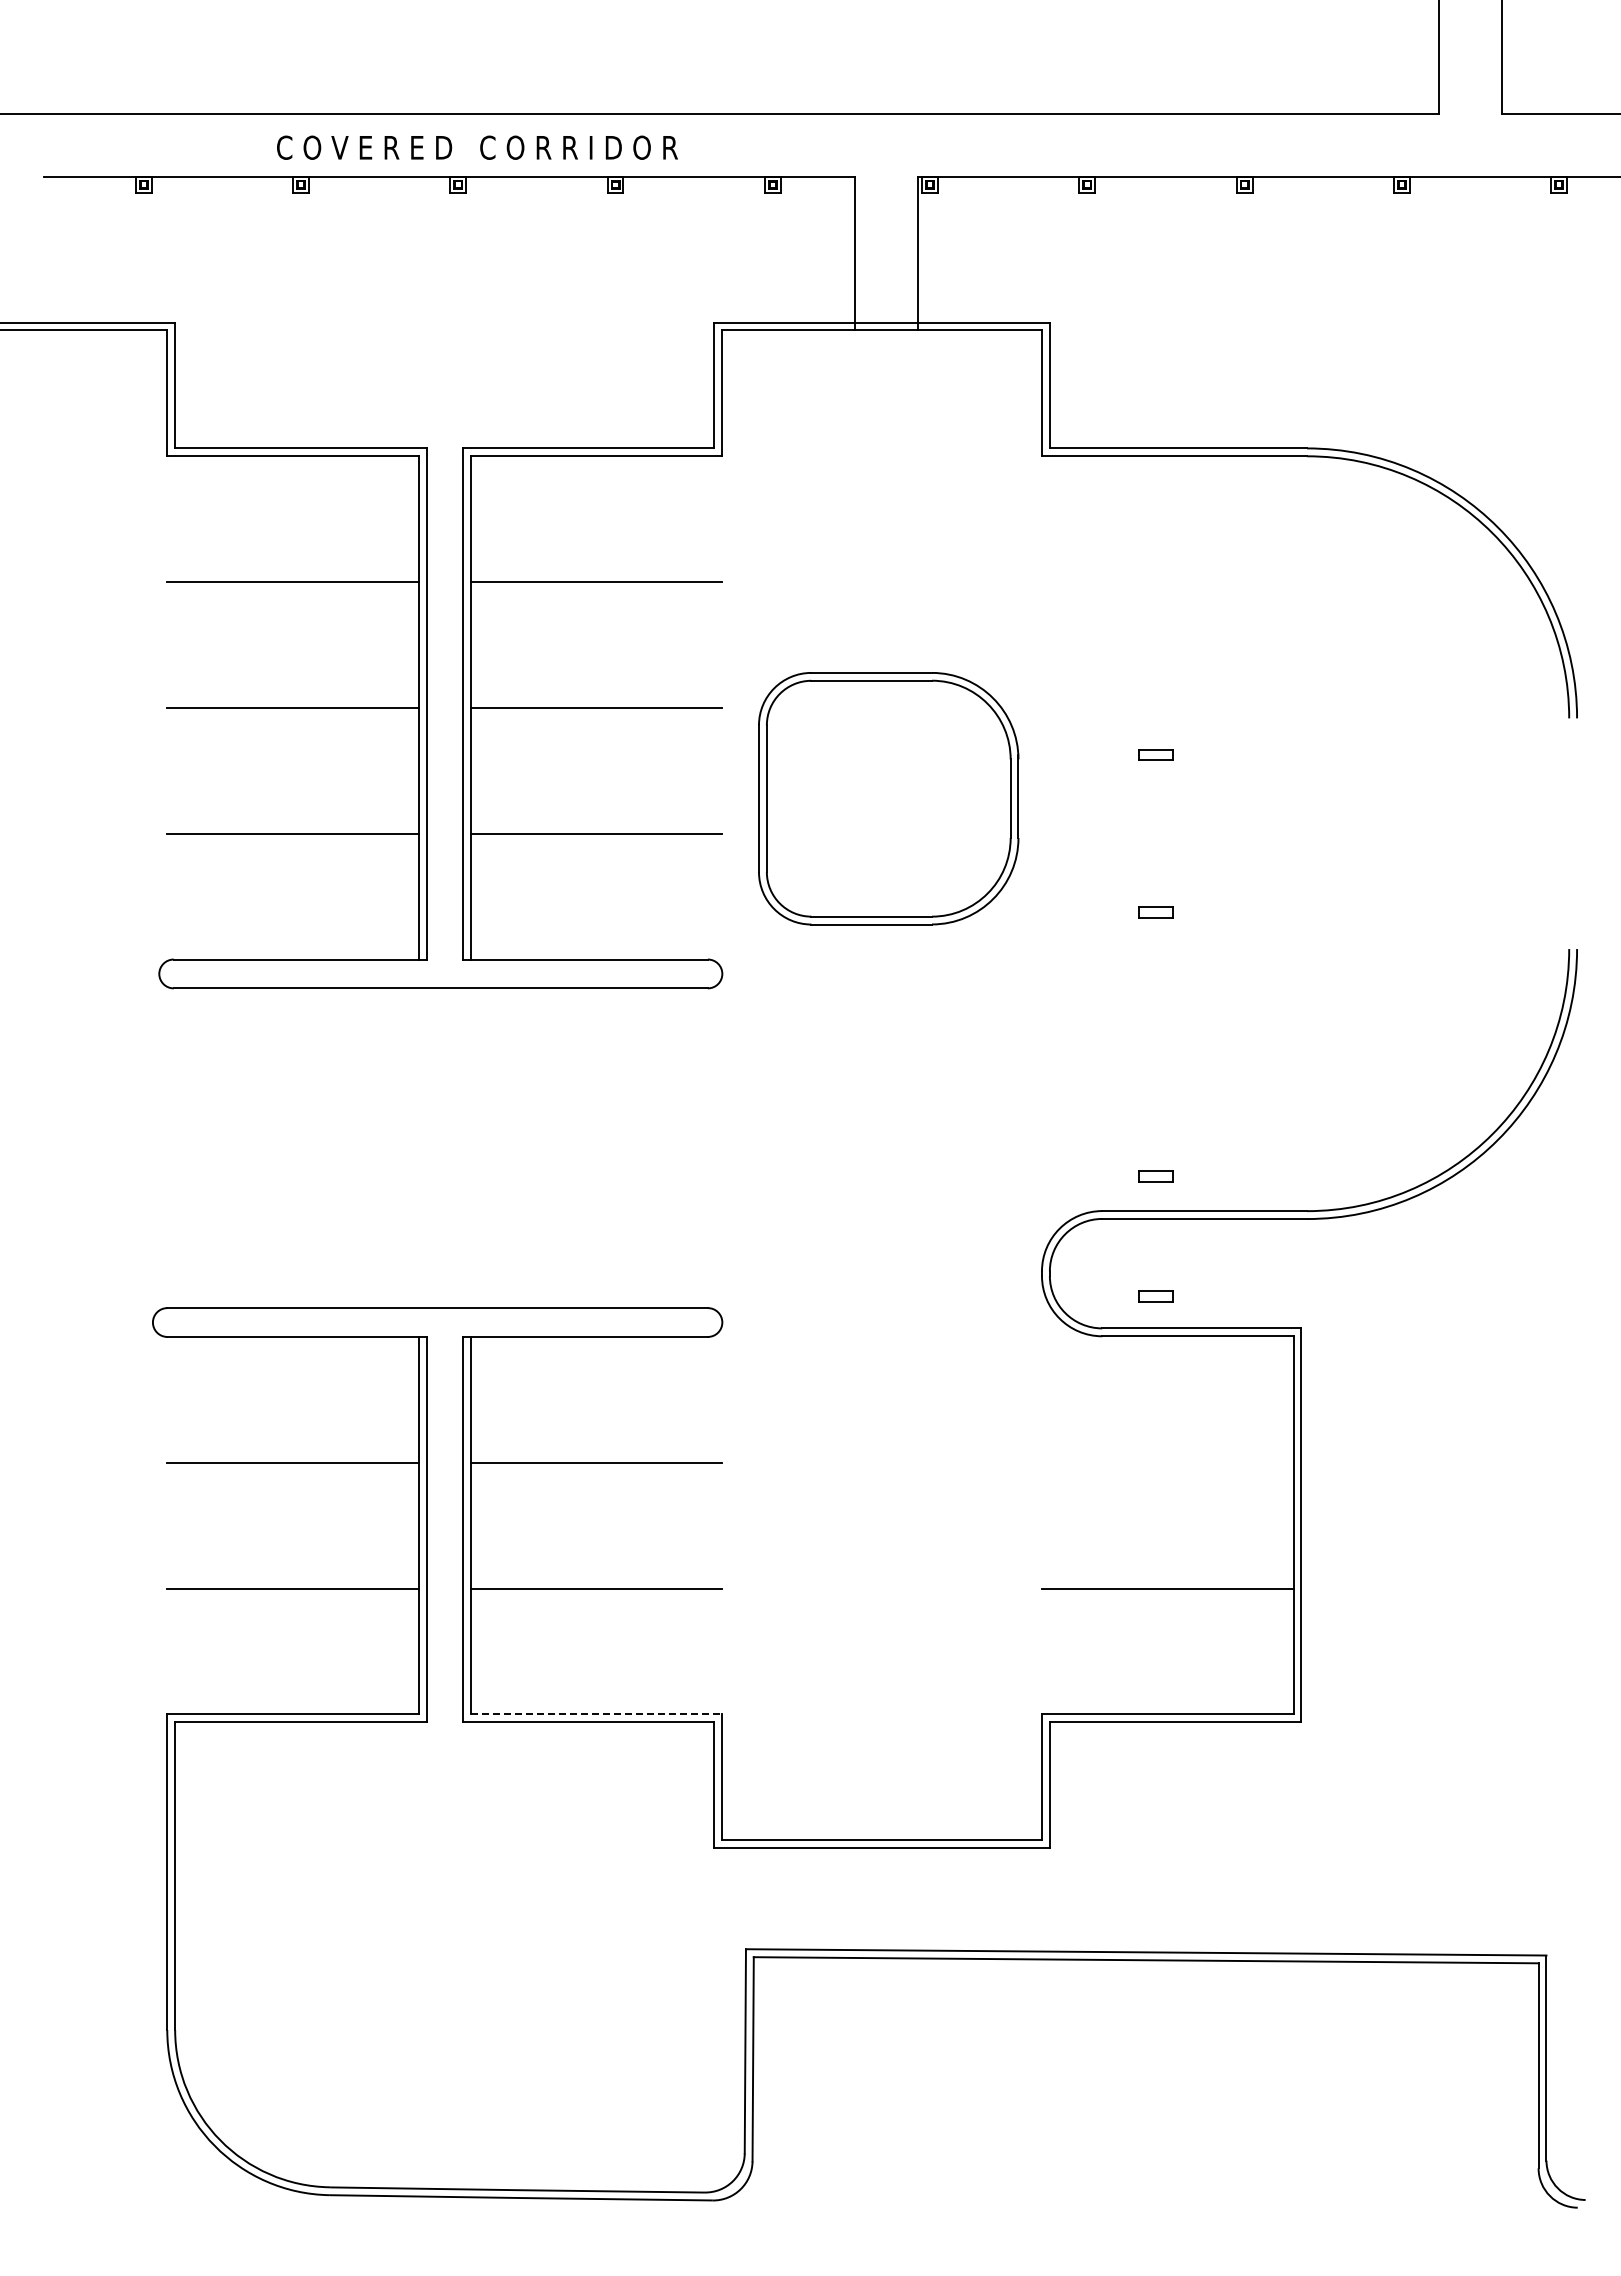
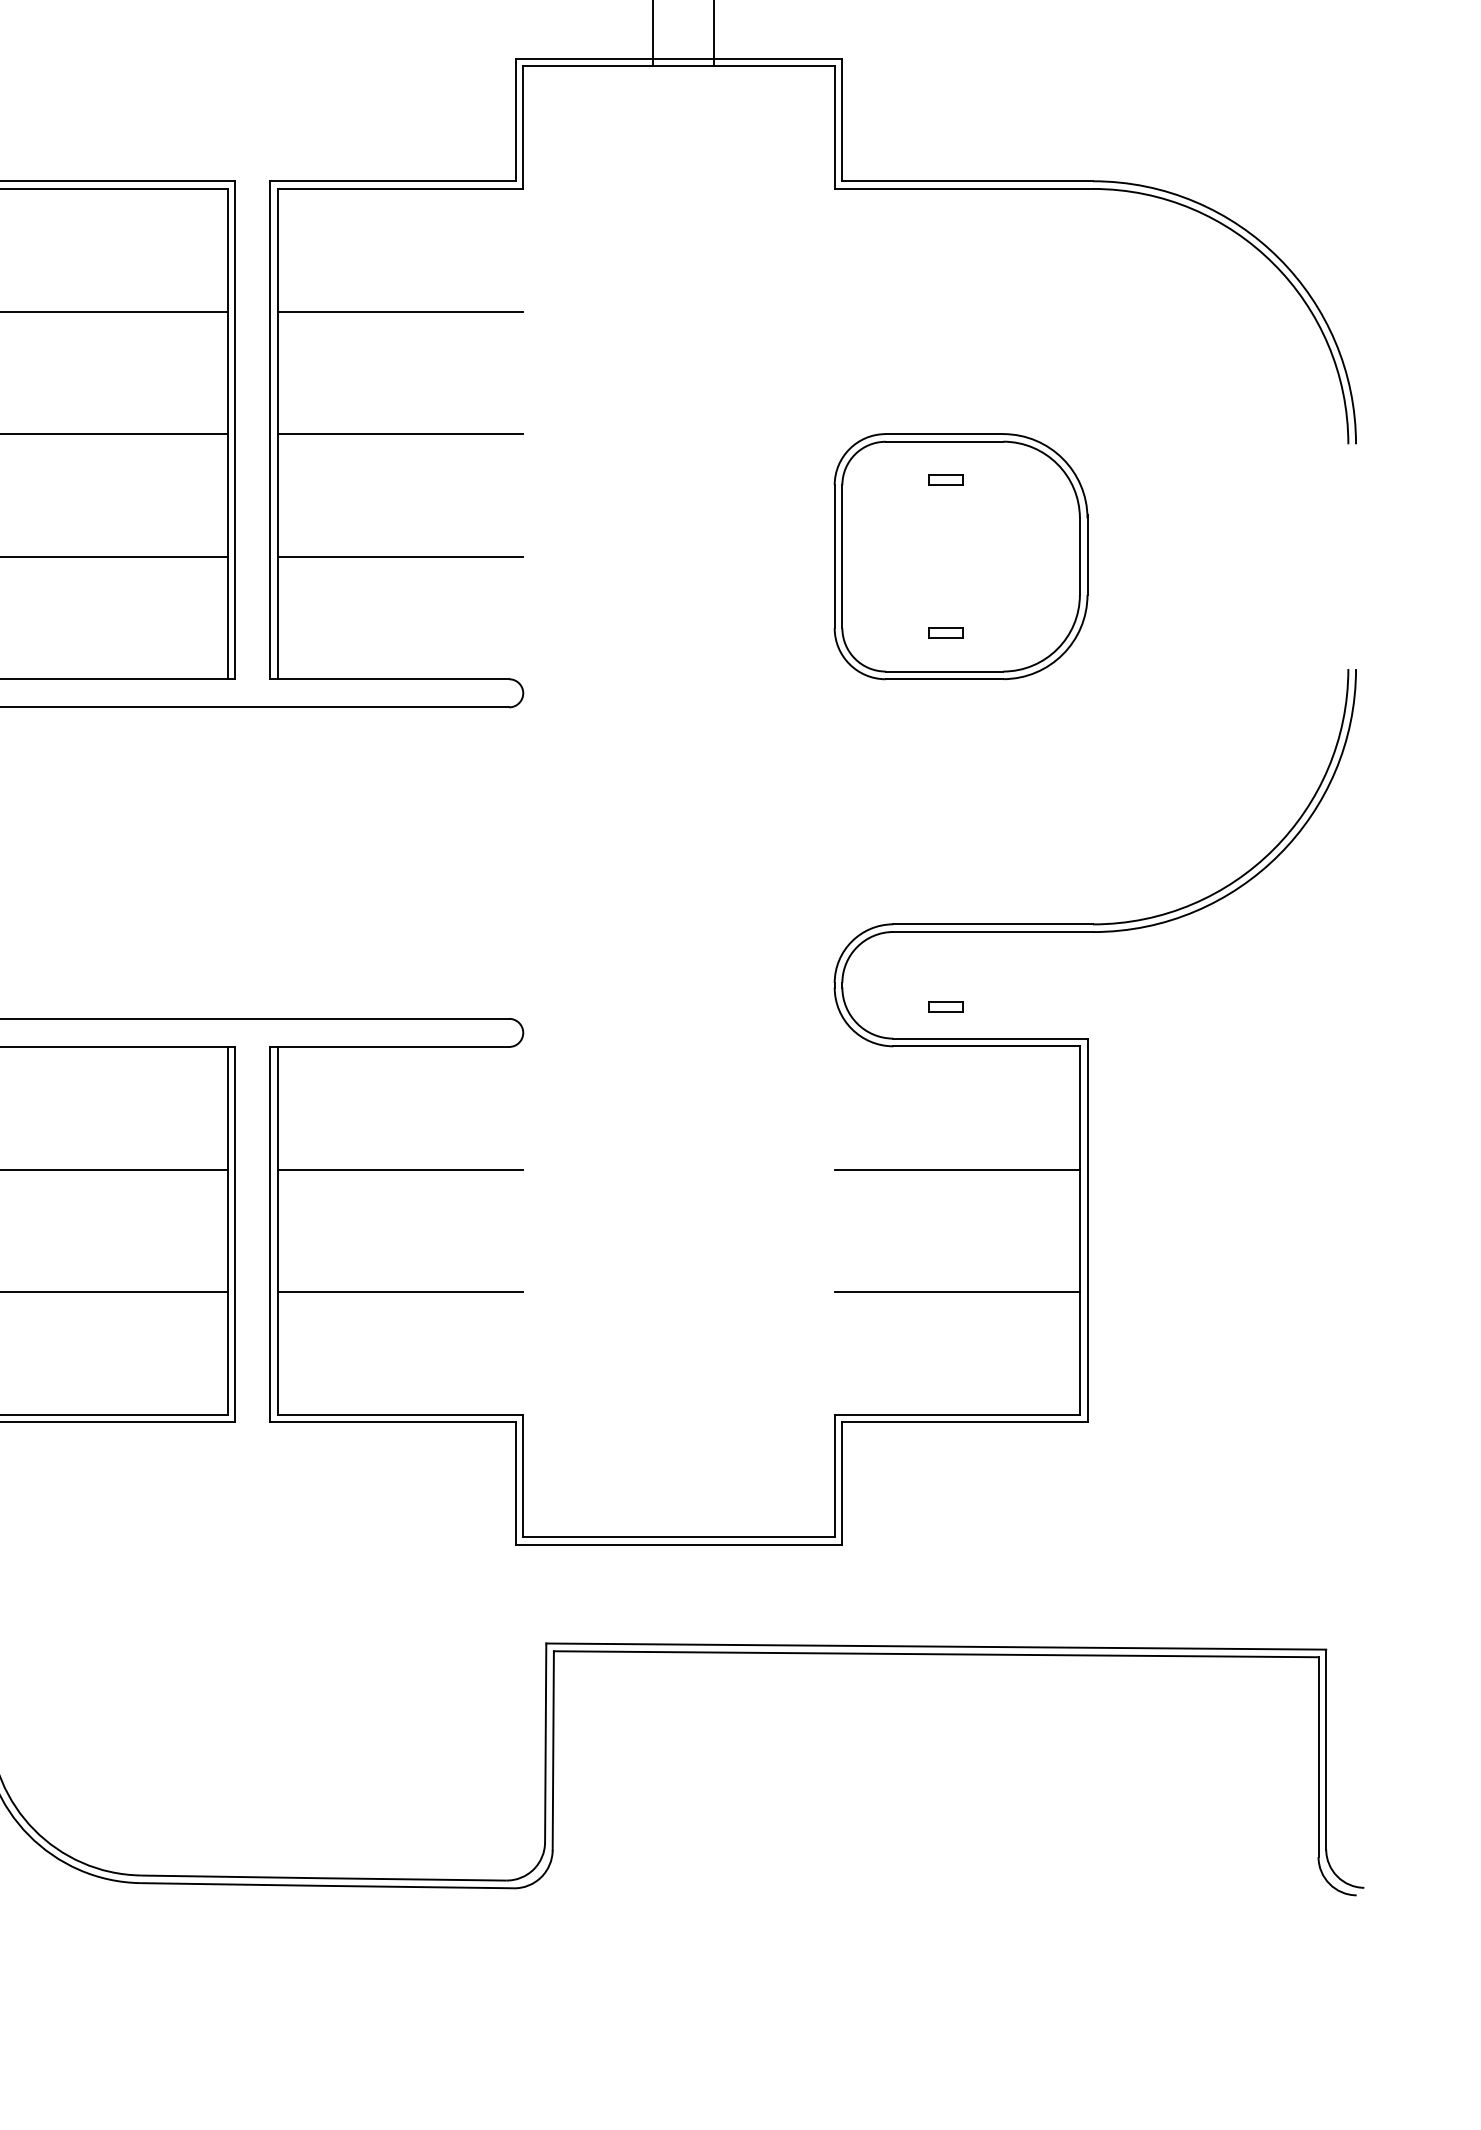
part: (888, 798) -> (960, 556), moved
part: (1155, 1176) -> (945, 890), removed
line: (1167, 1462) -> (956, 1169), added
line: (596, 1714) -> (400, 1414), dashed -> solid

